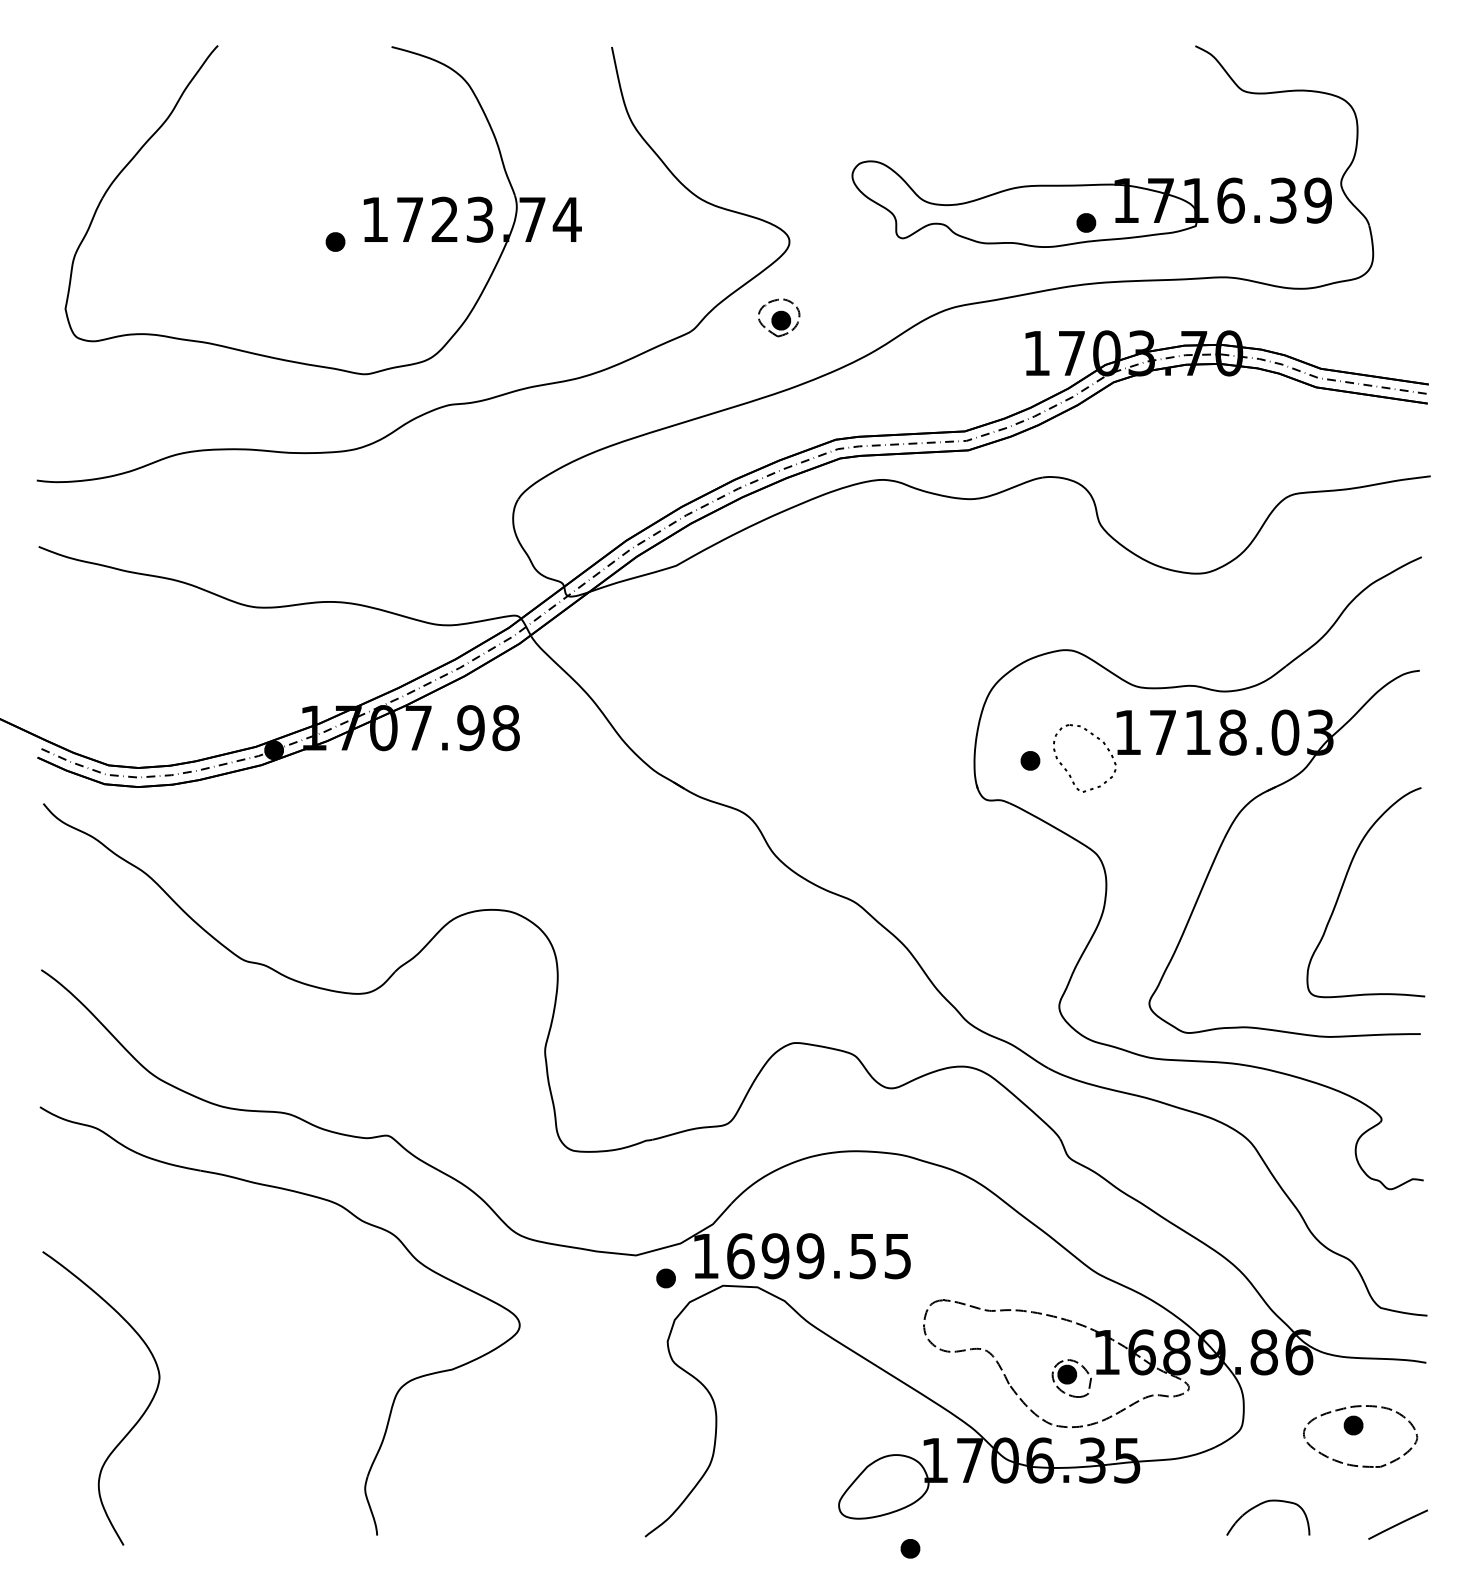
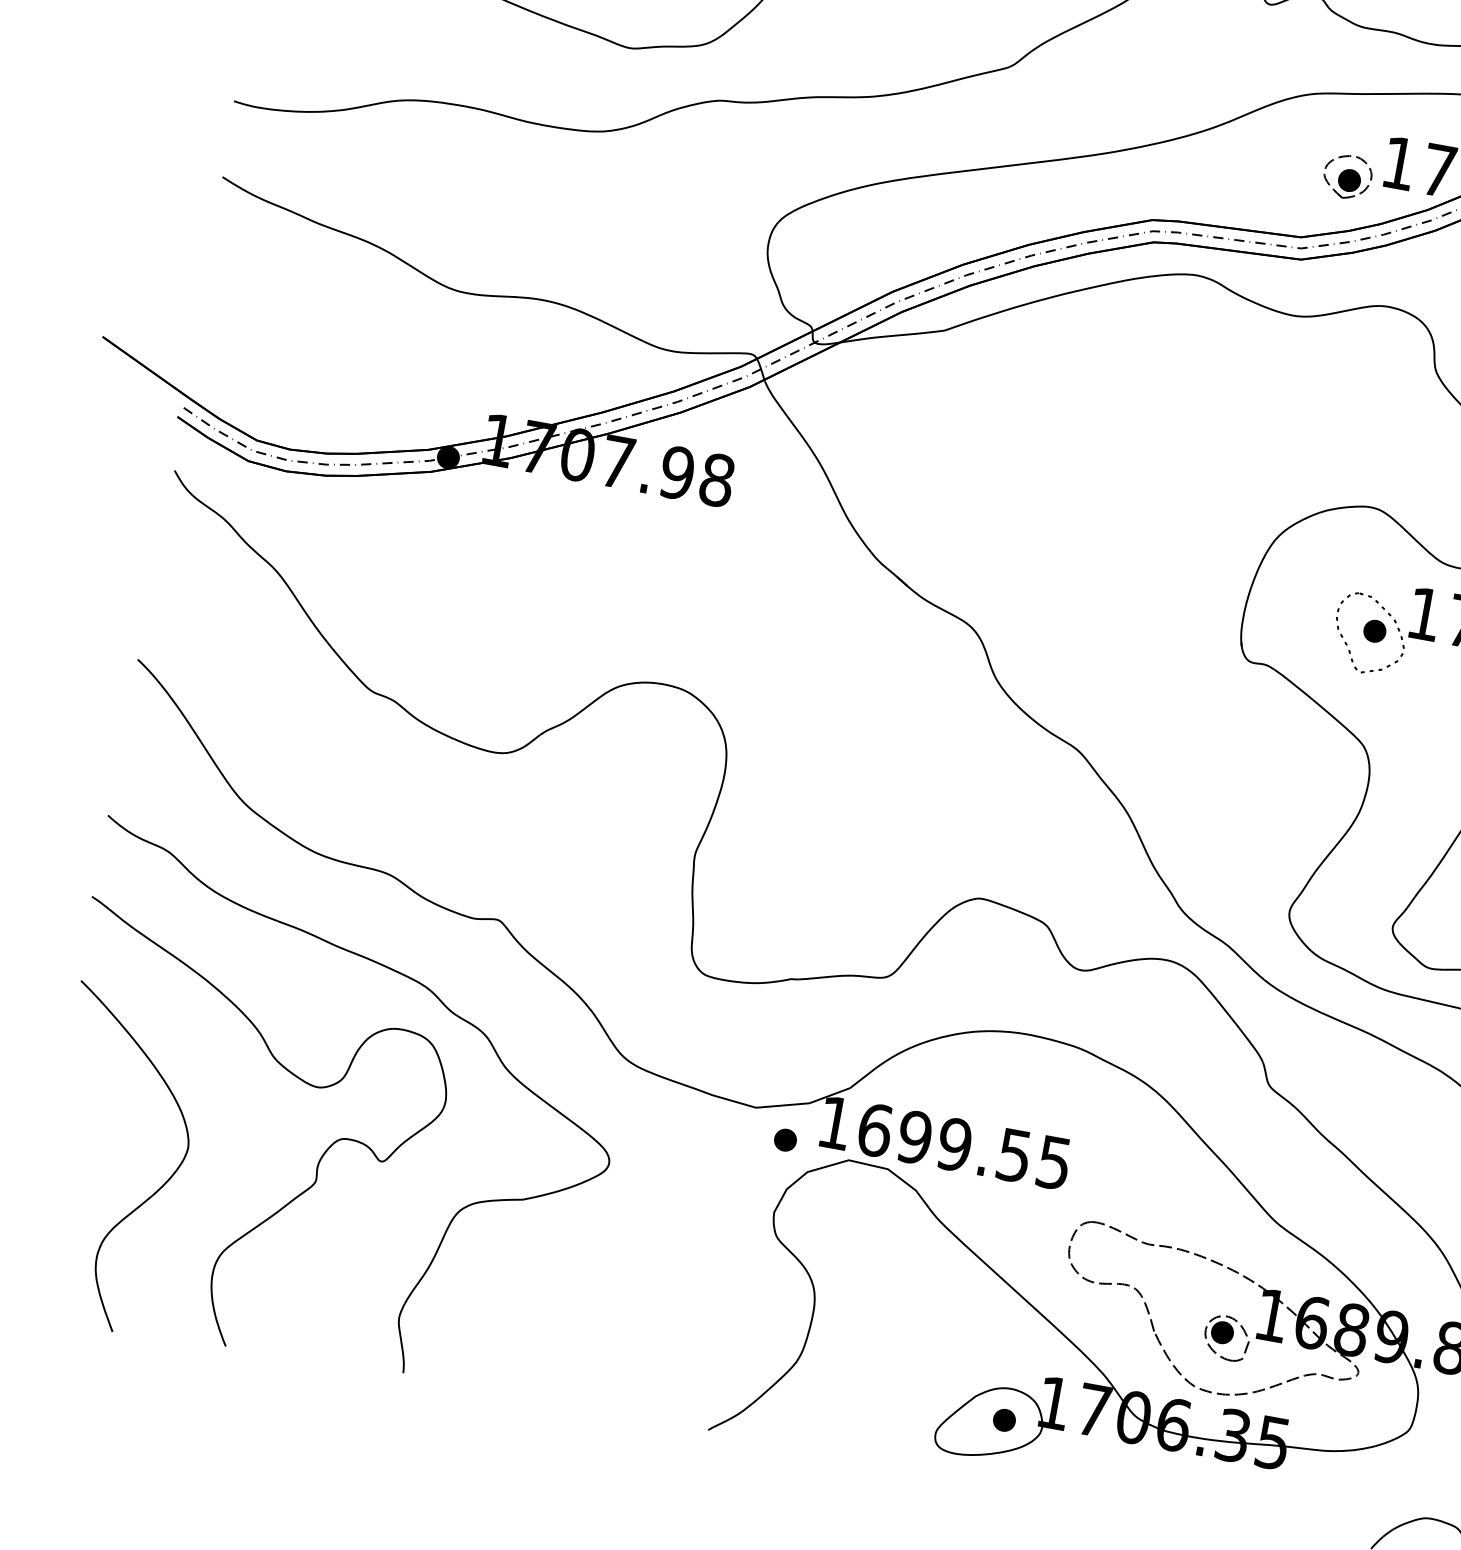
part: (779, 317) -> (1348, 176), moved
part: (1030, 760) -> (1375, 630), moved
part: (271, 1371) -> (316, 1164), added
part: (910, 1548) -> (1004, 1420), moved

